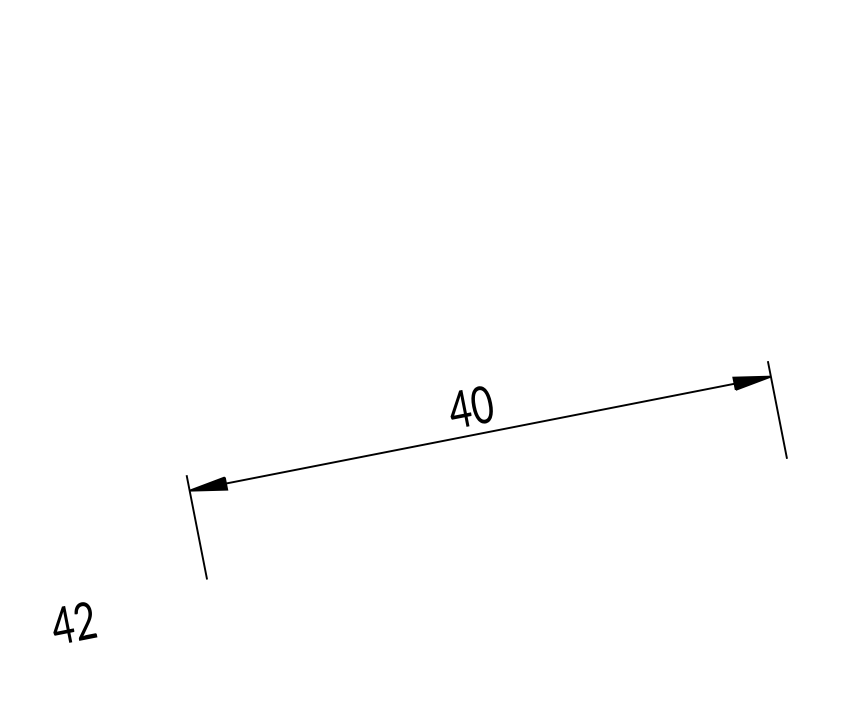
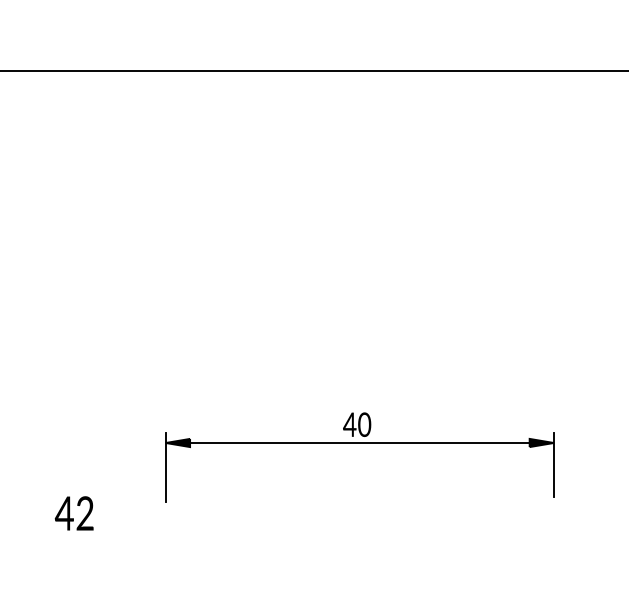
part: (72, 623) -> (73, 513), size x1.4

